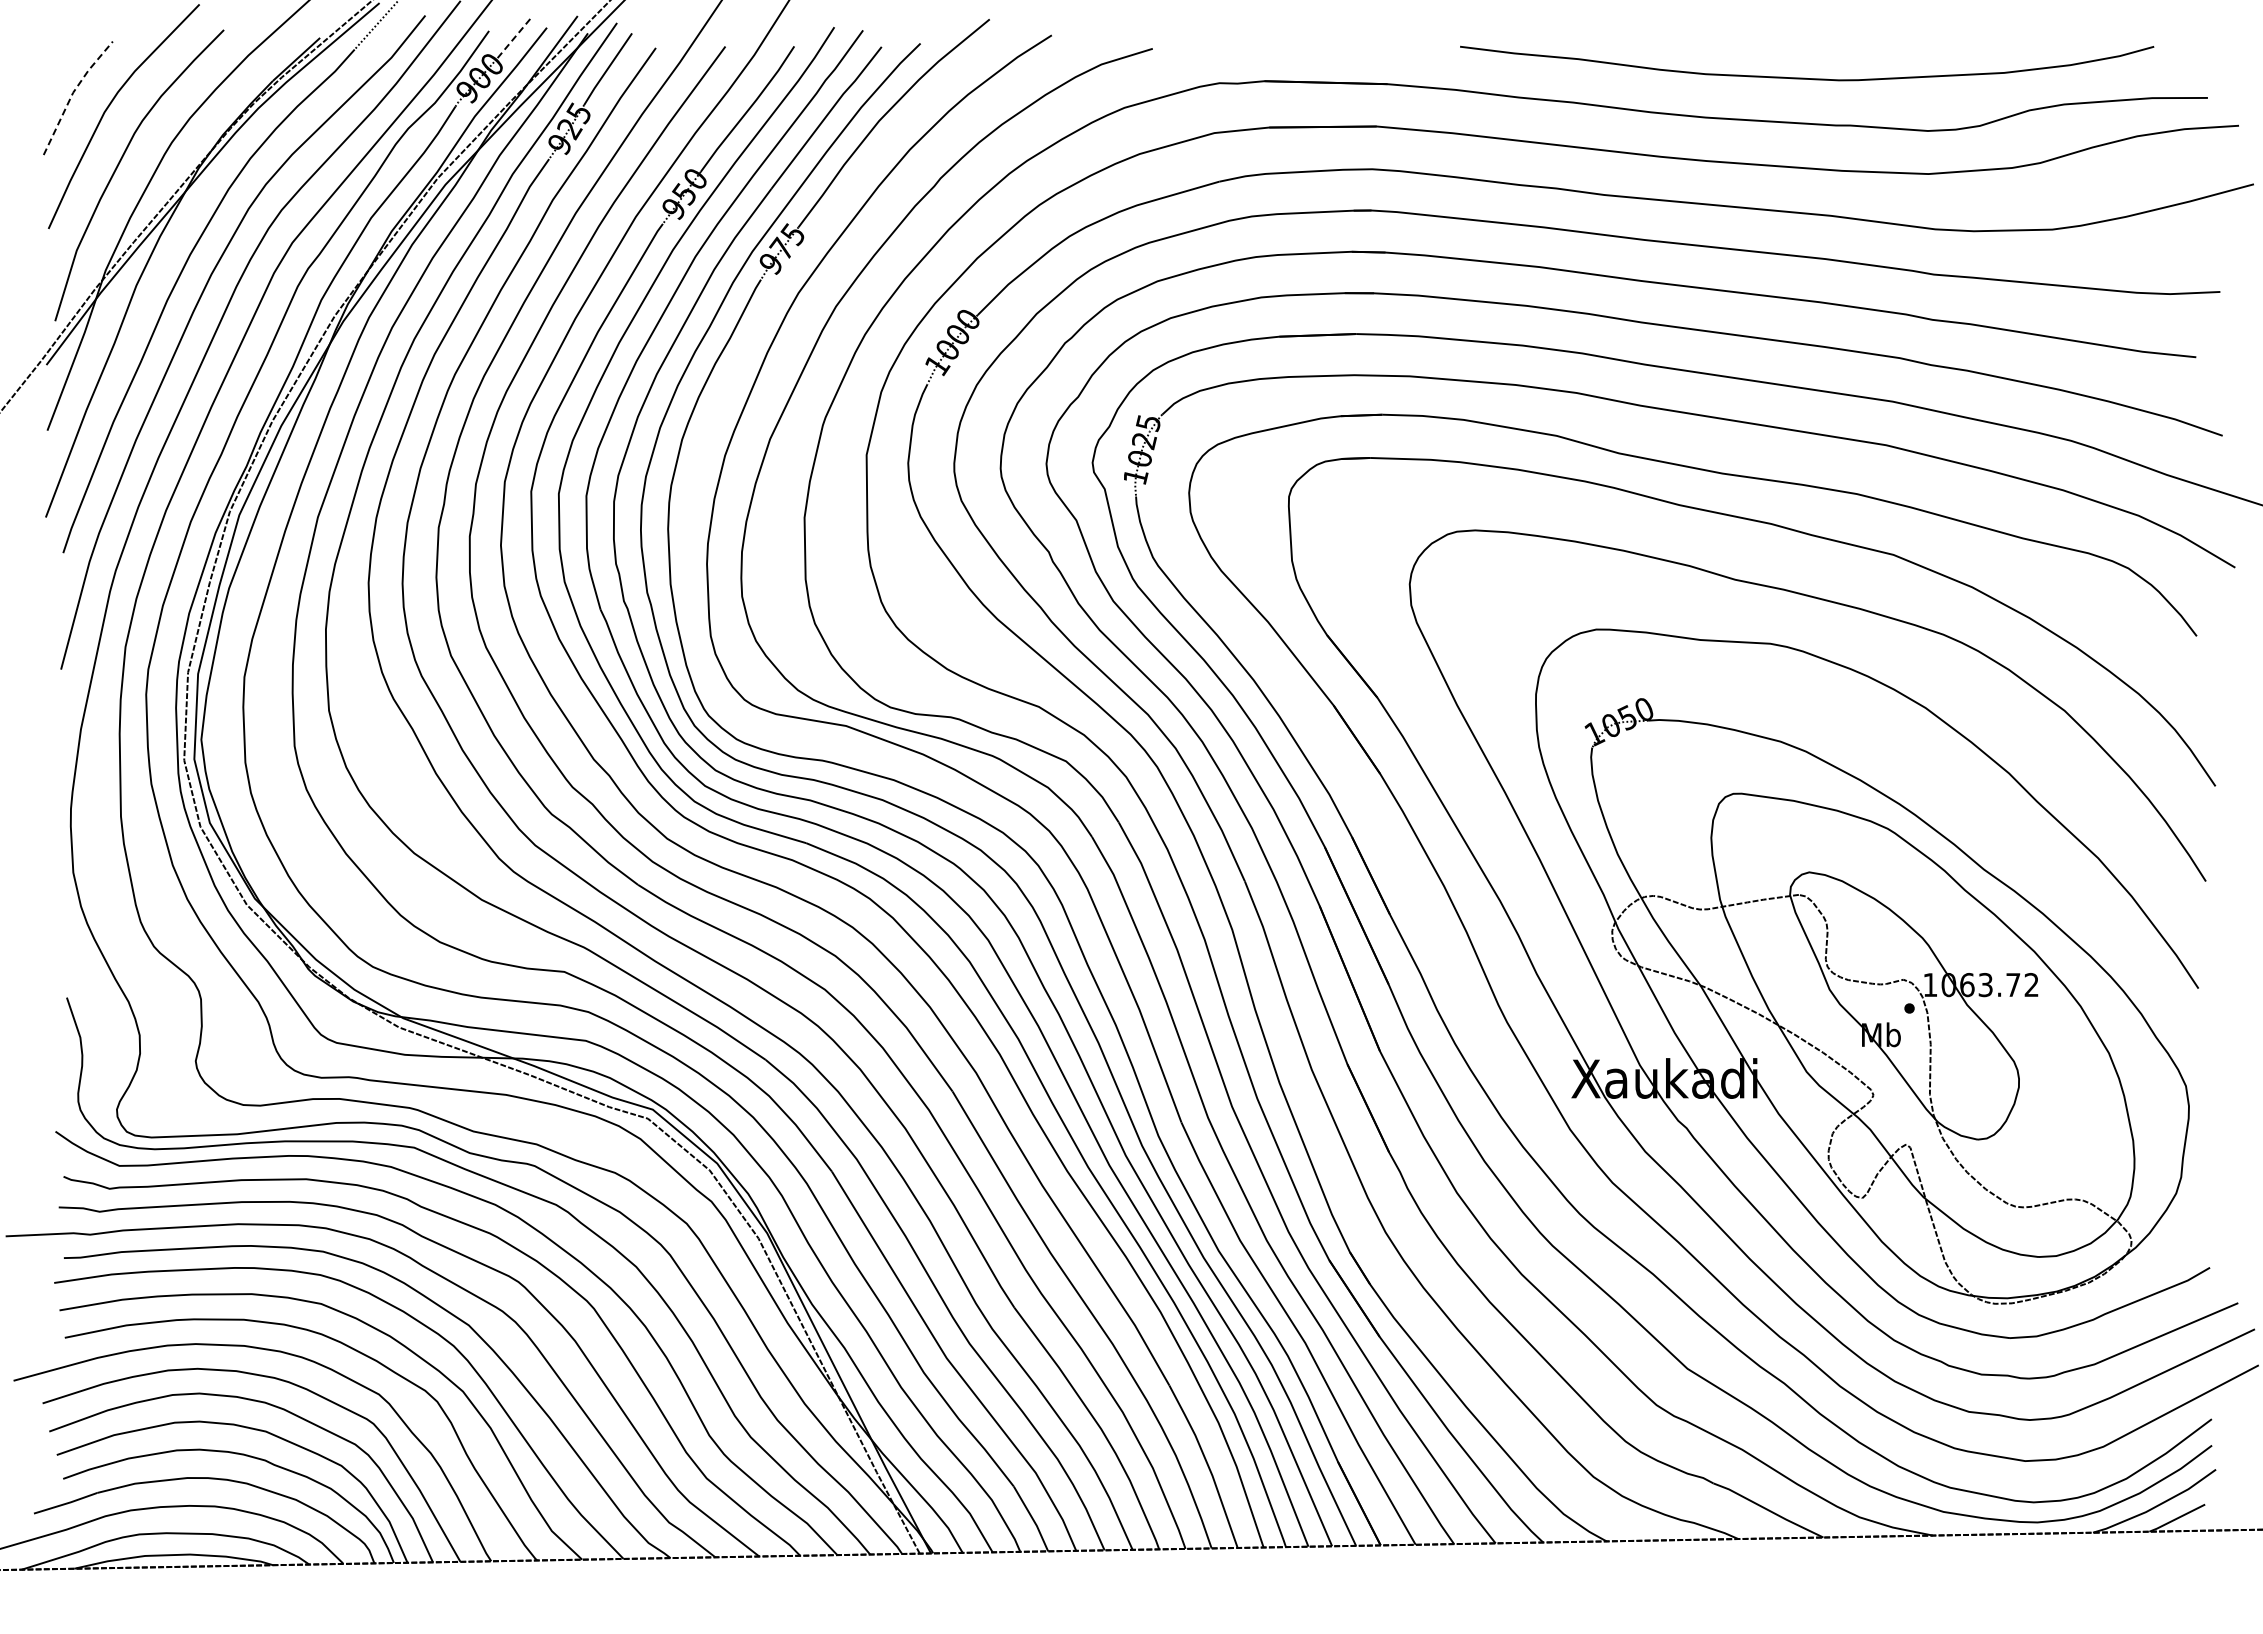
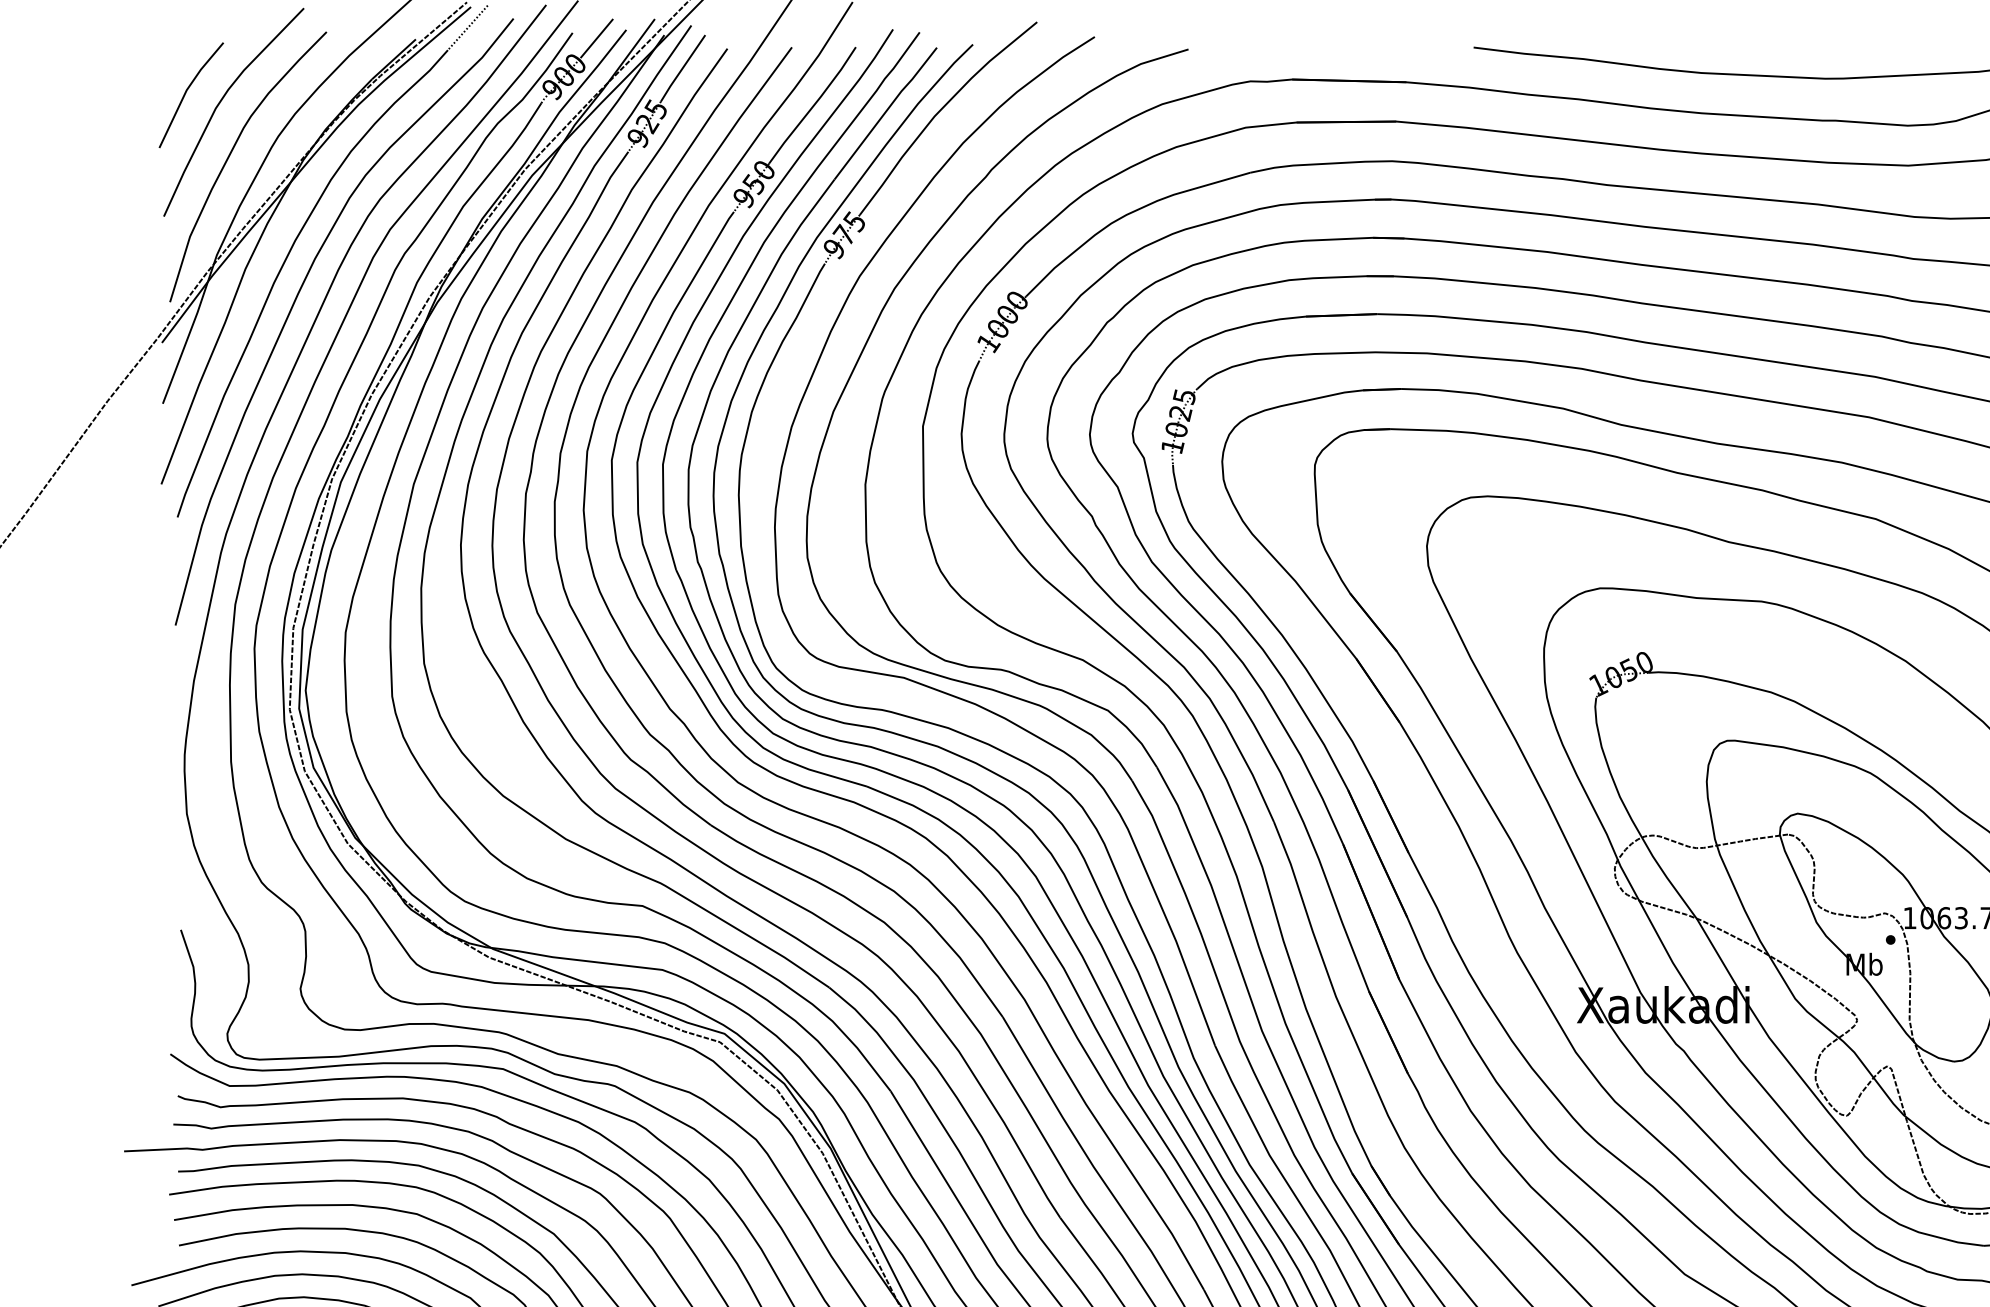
line: (515, 36) -> (597, 38), dashed -> solid
line: (73, 92) -> (187, 90), dashed -> solid

